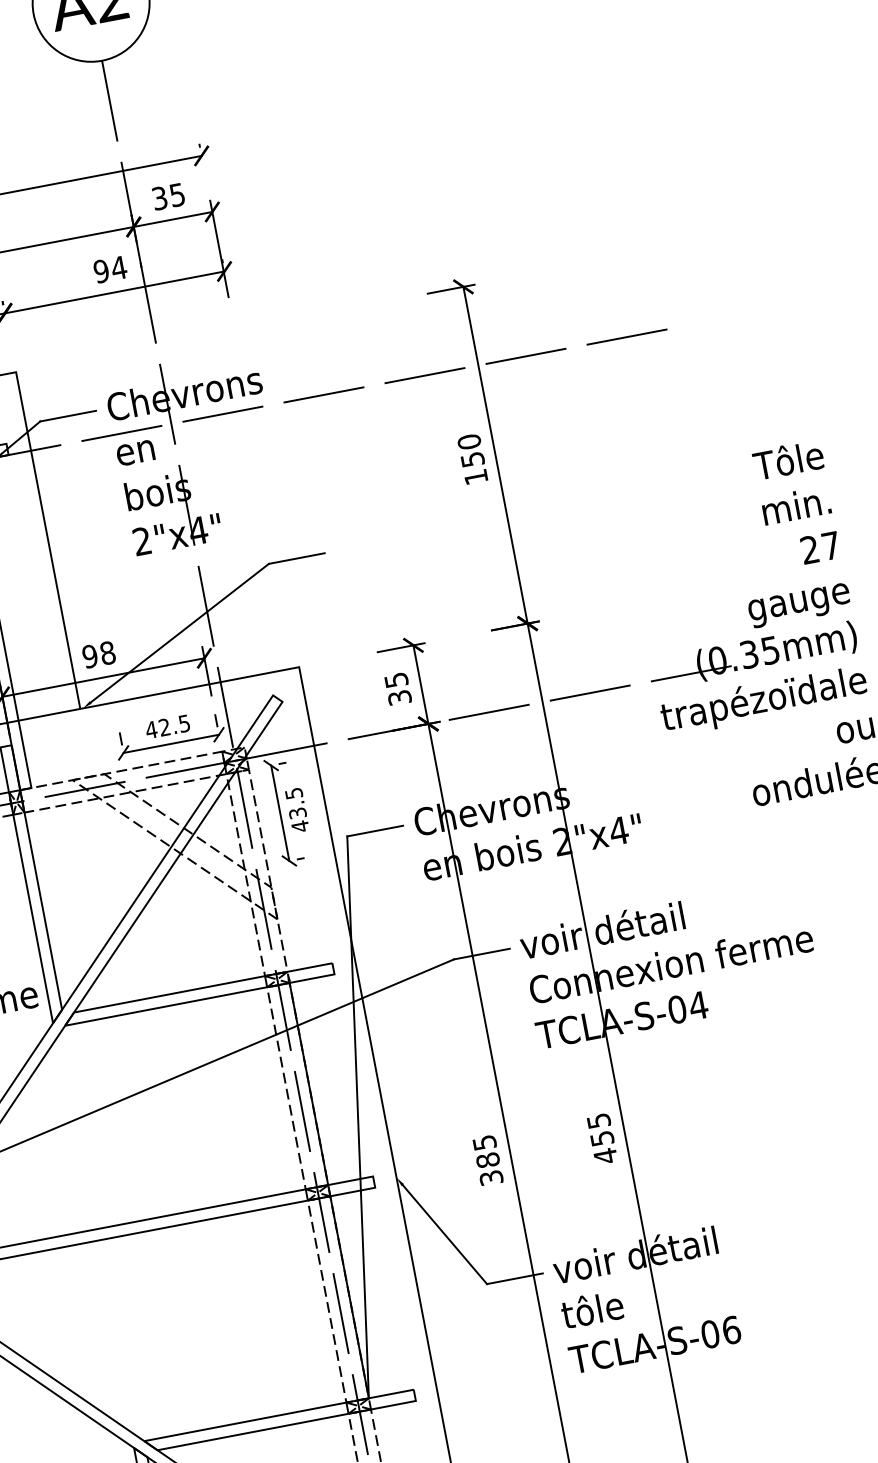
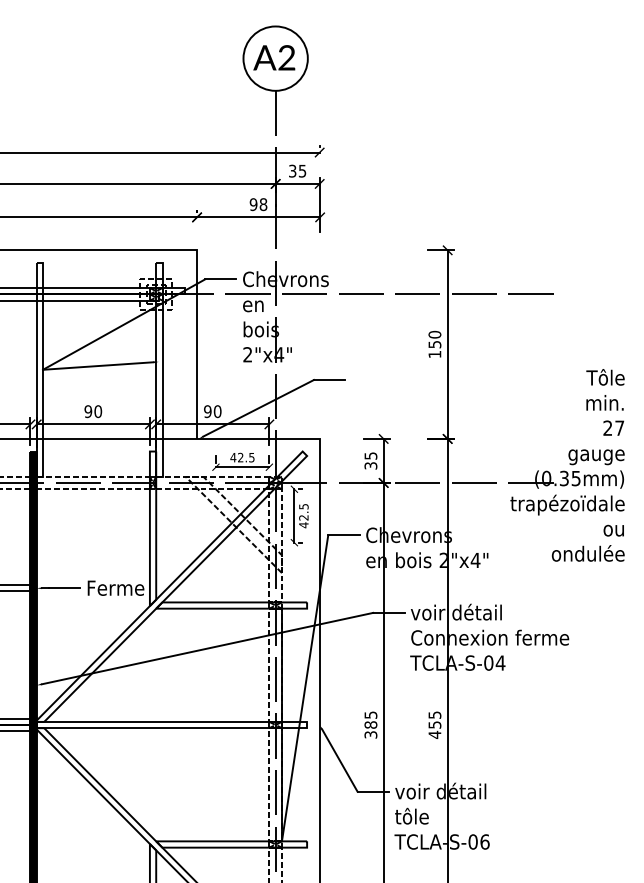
text: (119, 267) -> (263, 204), 94 -> 98
text: (107, 652) -> (217, 411), 98 -> 90
text: (297, 812) -> (303, 517), 43.5 -> 42.5

